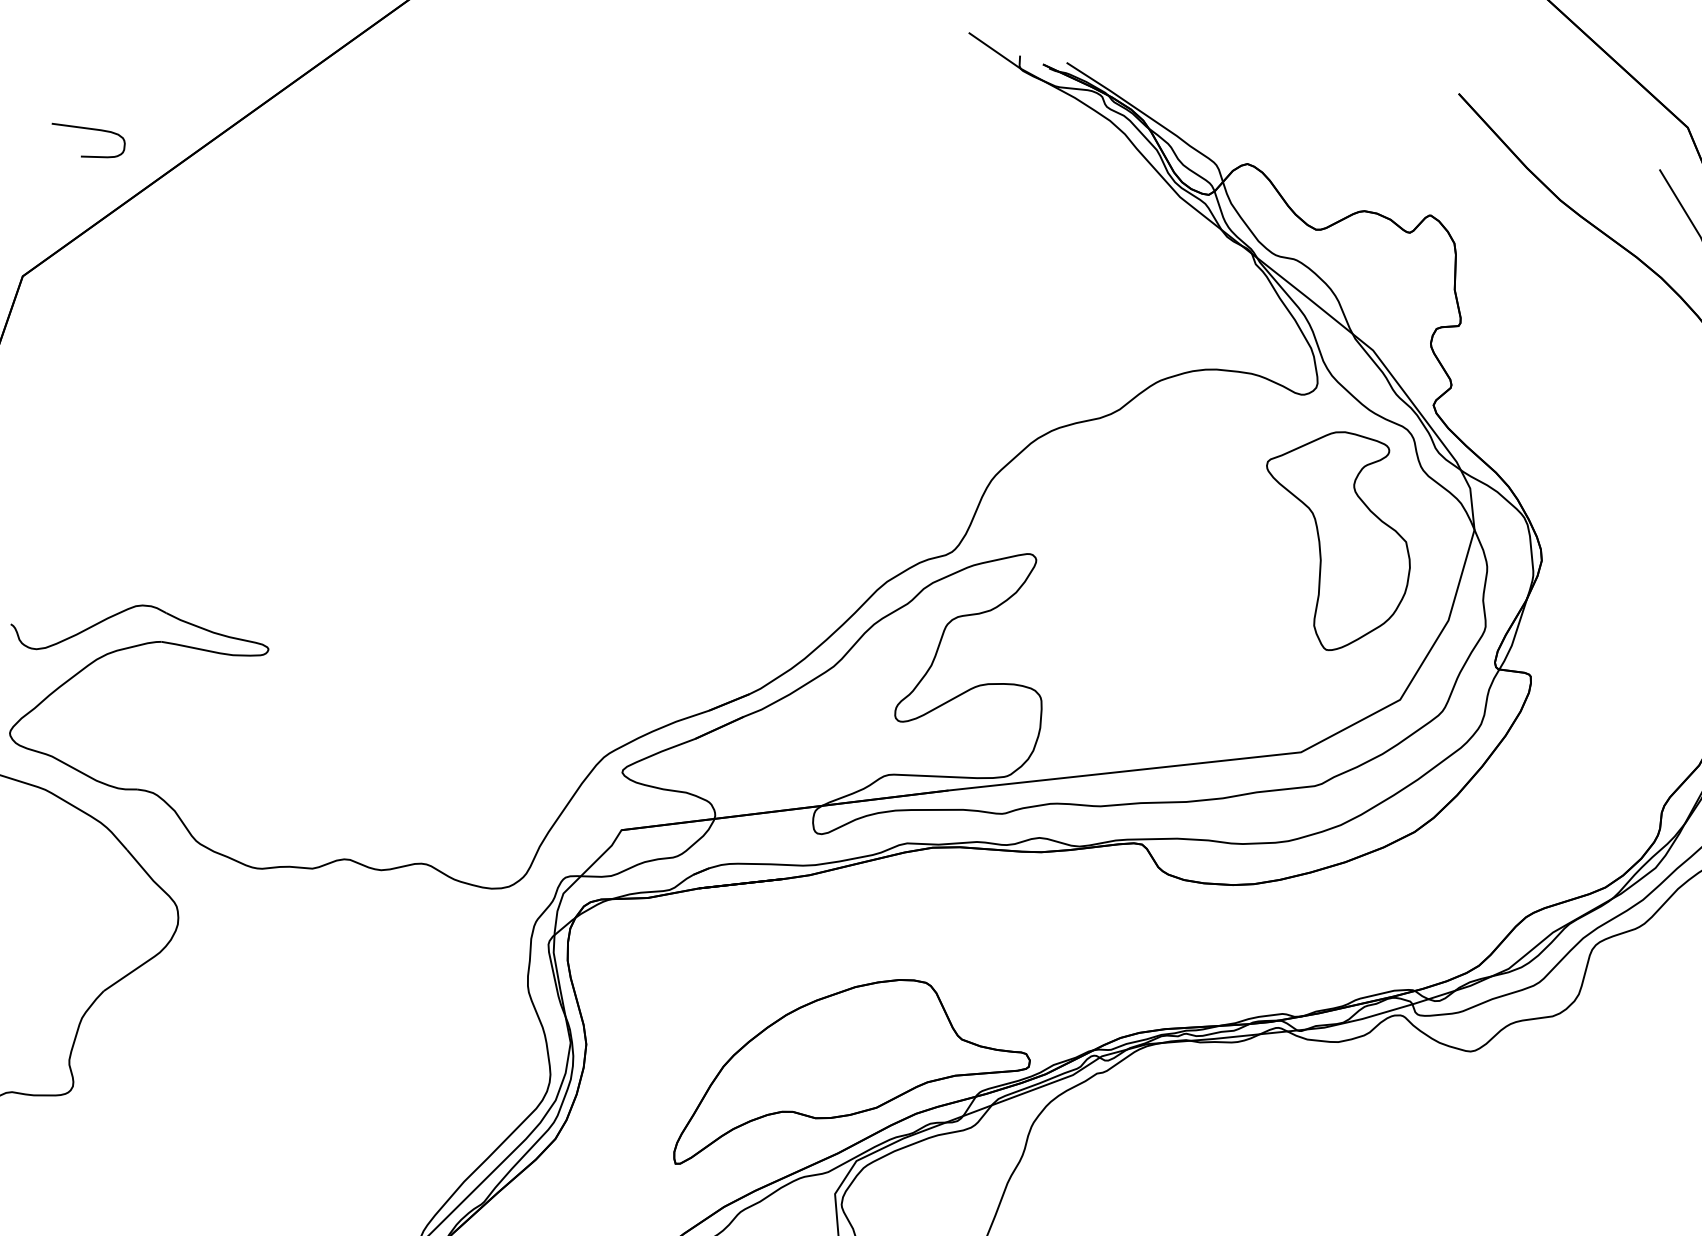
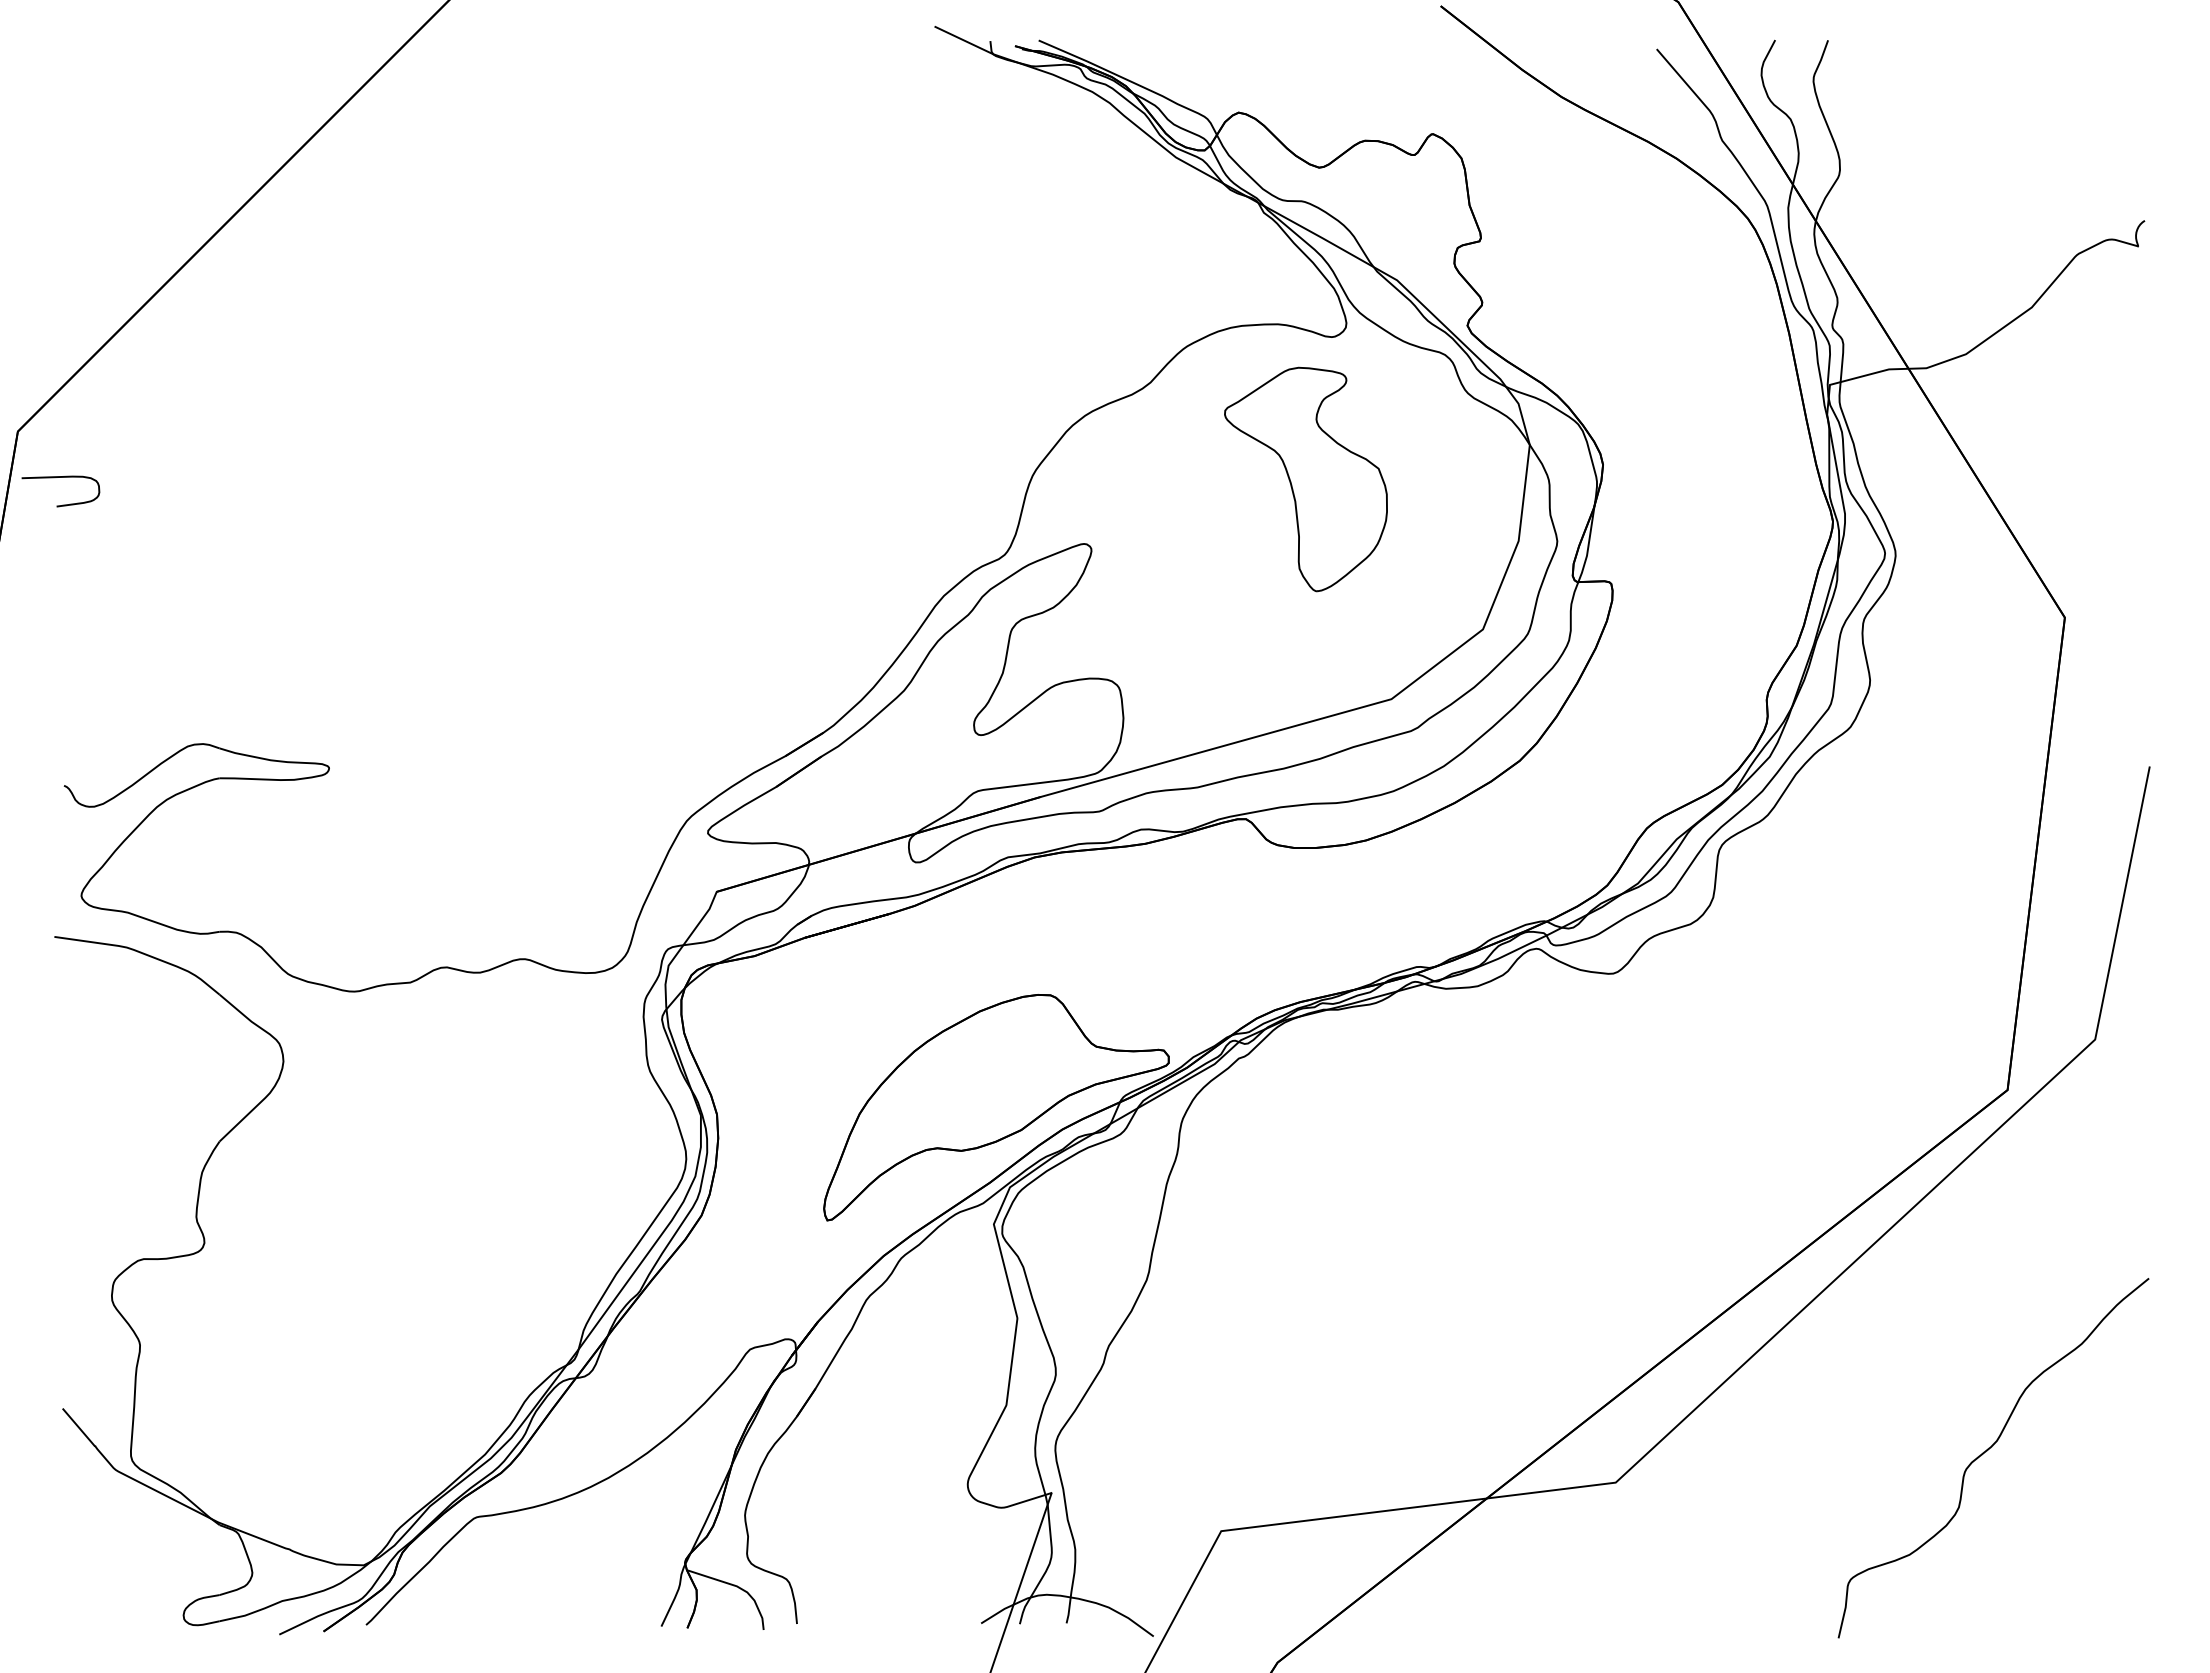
curve: (86, 155) -> (62, 504), moved
part: (1334, 540) -> (1305, 479), moved

